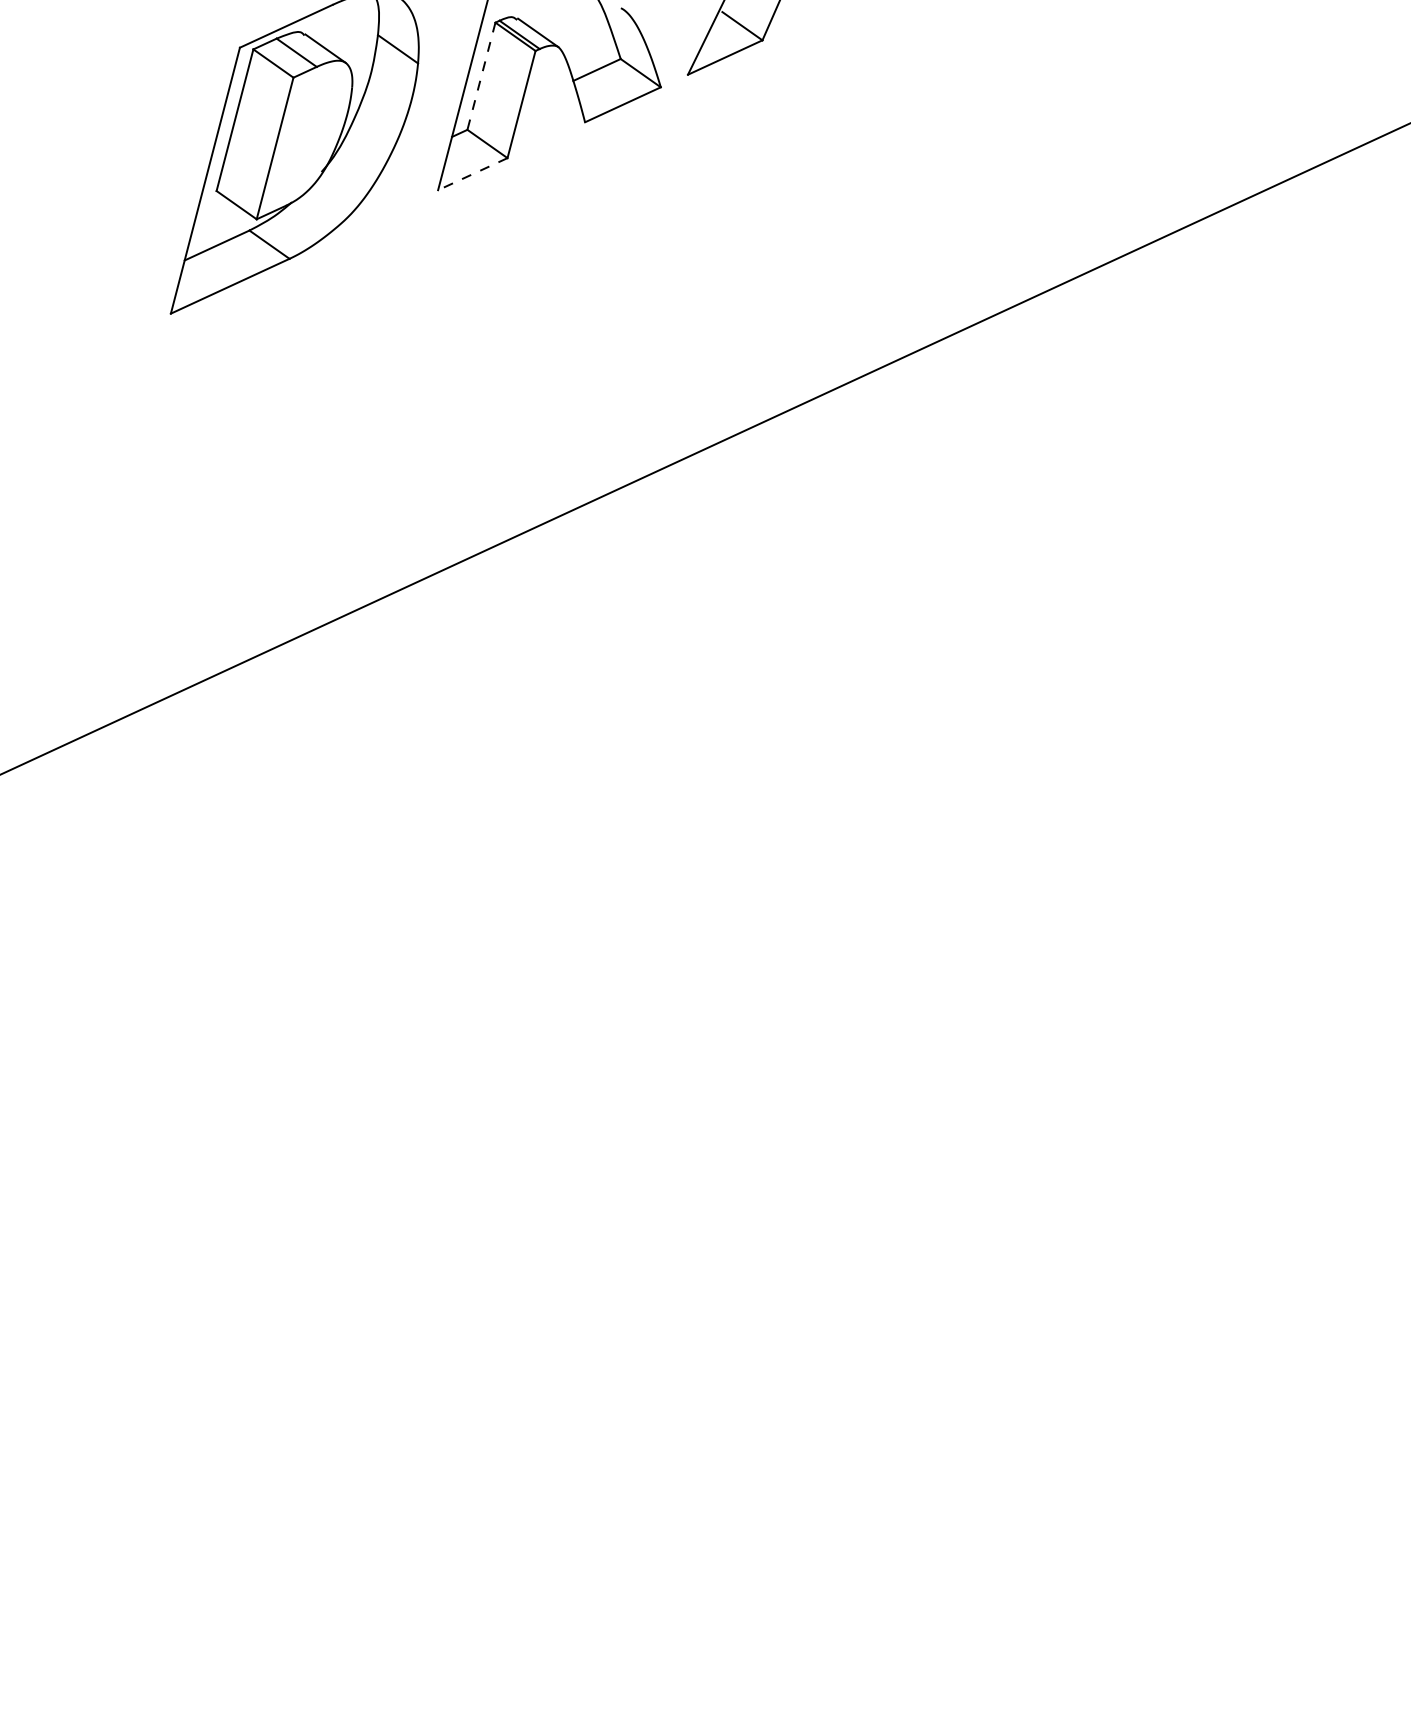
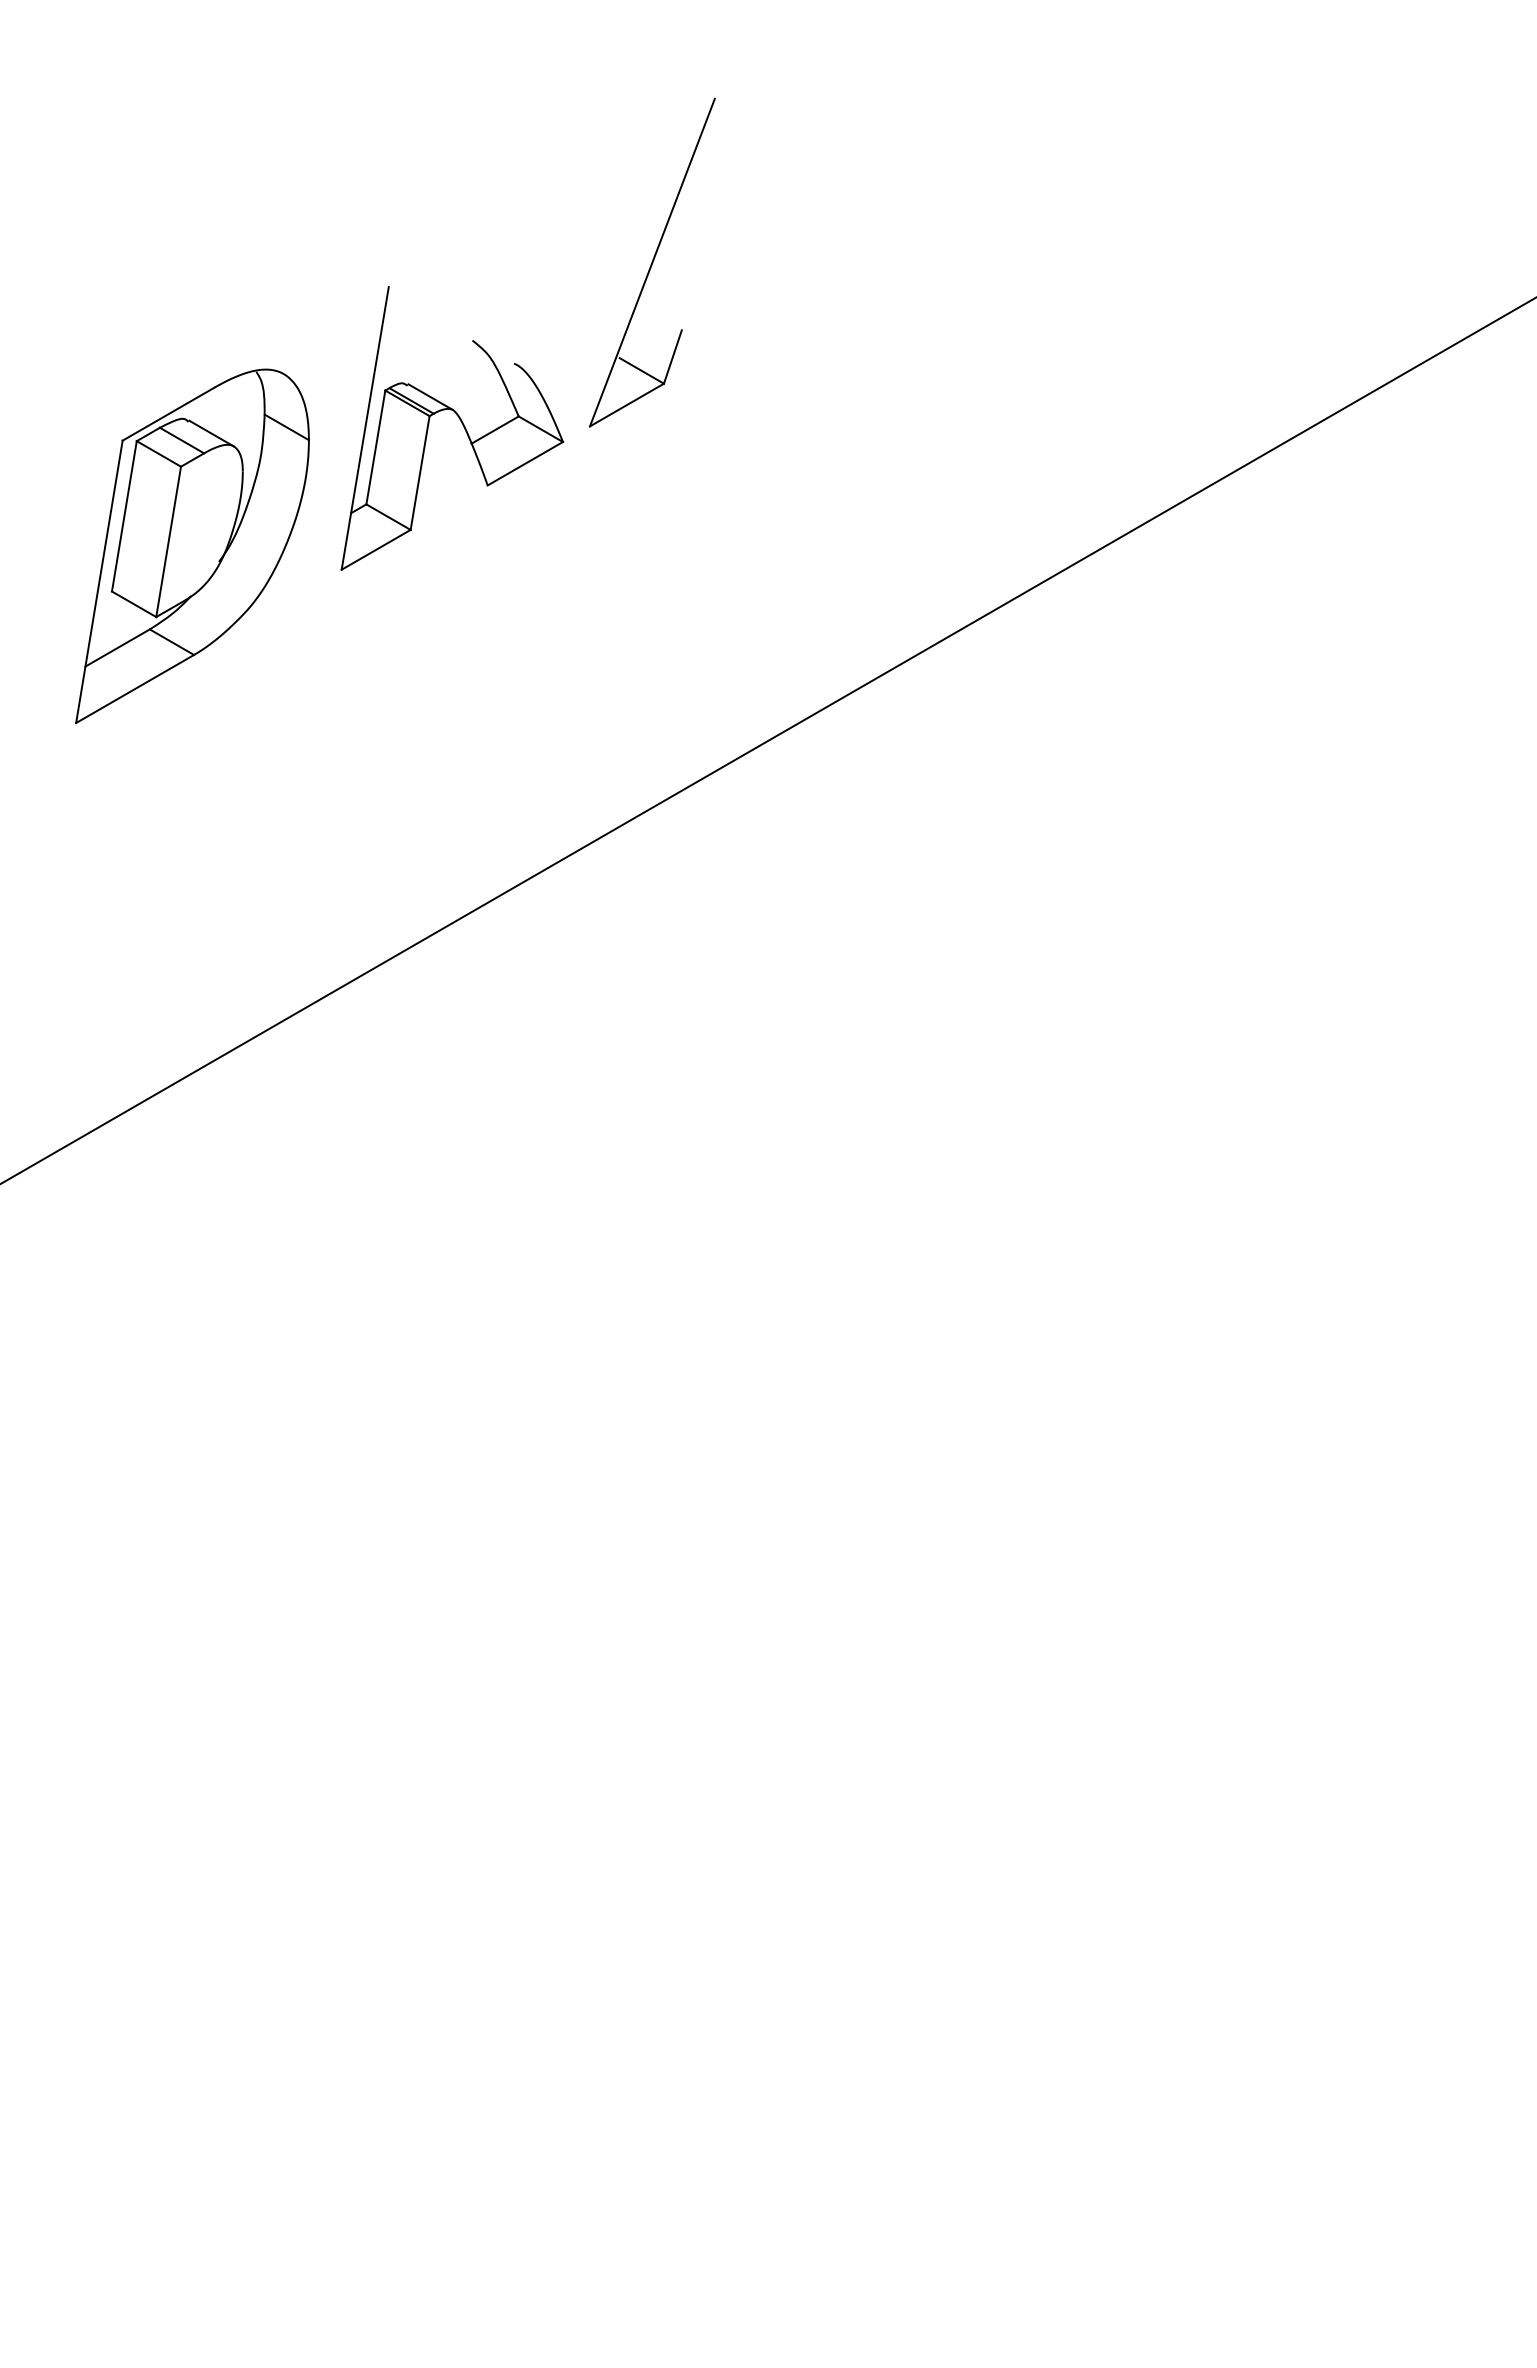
line: (481, 76) -> (375, 447), dashed -> solid
line: (473, 173) -> (376, 549), dashed -> solid

